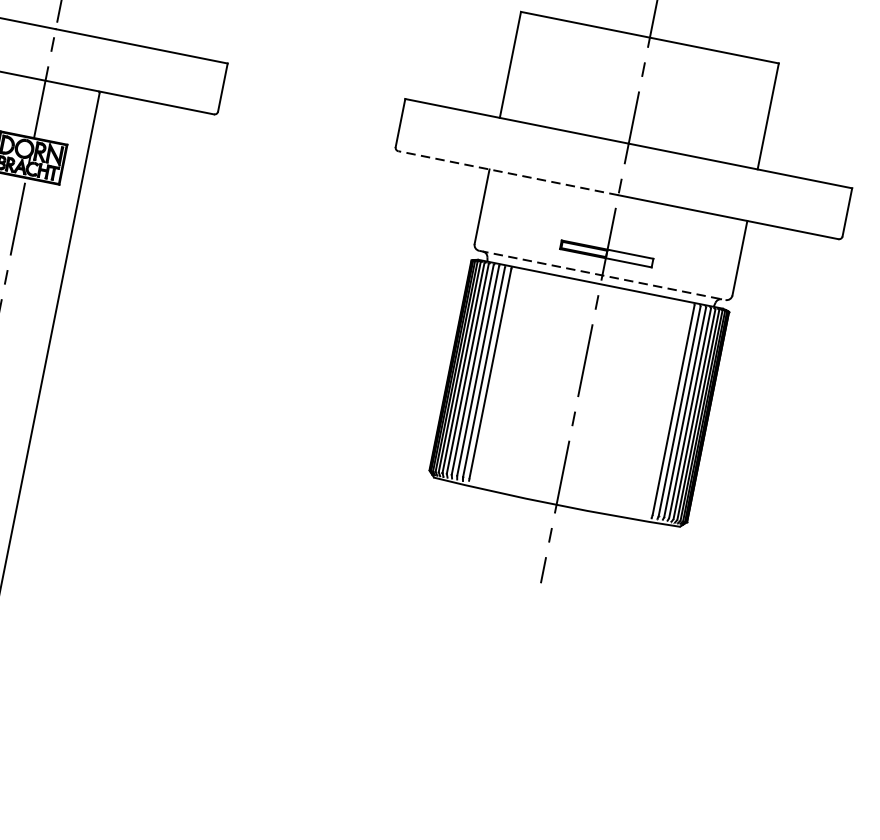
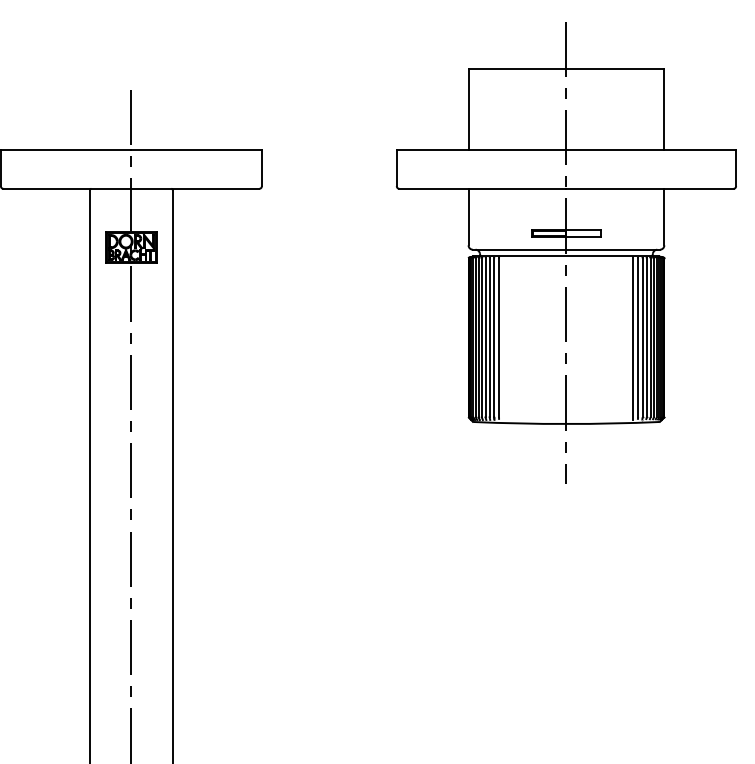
line: (507, 172) -> (482, 188), dashed -> solid
line: (602, 275) -> (566, 249), dashed -> solid
line: (667, 409) -> (633, 338), added

